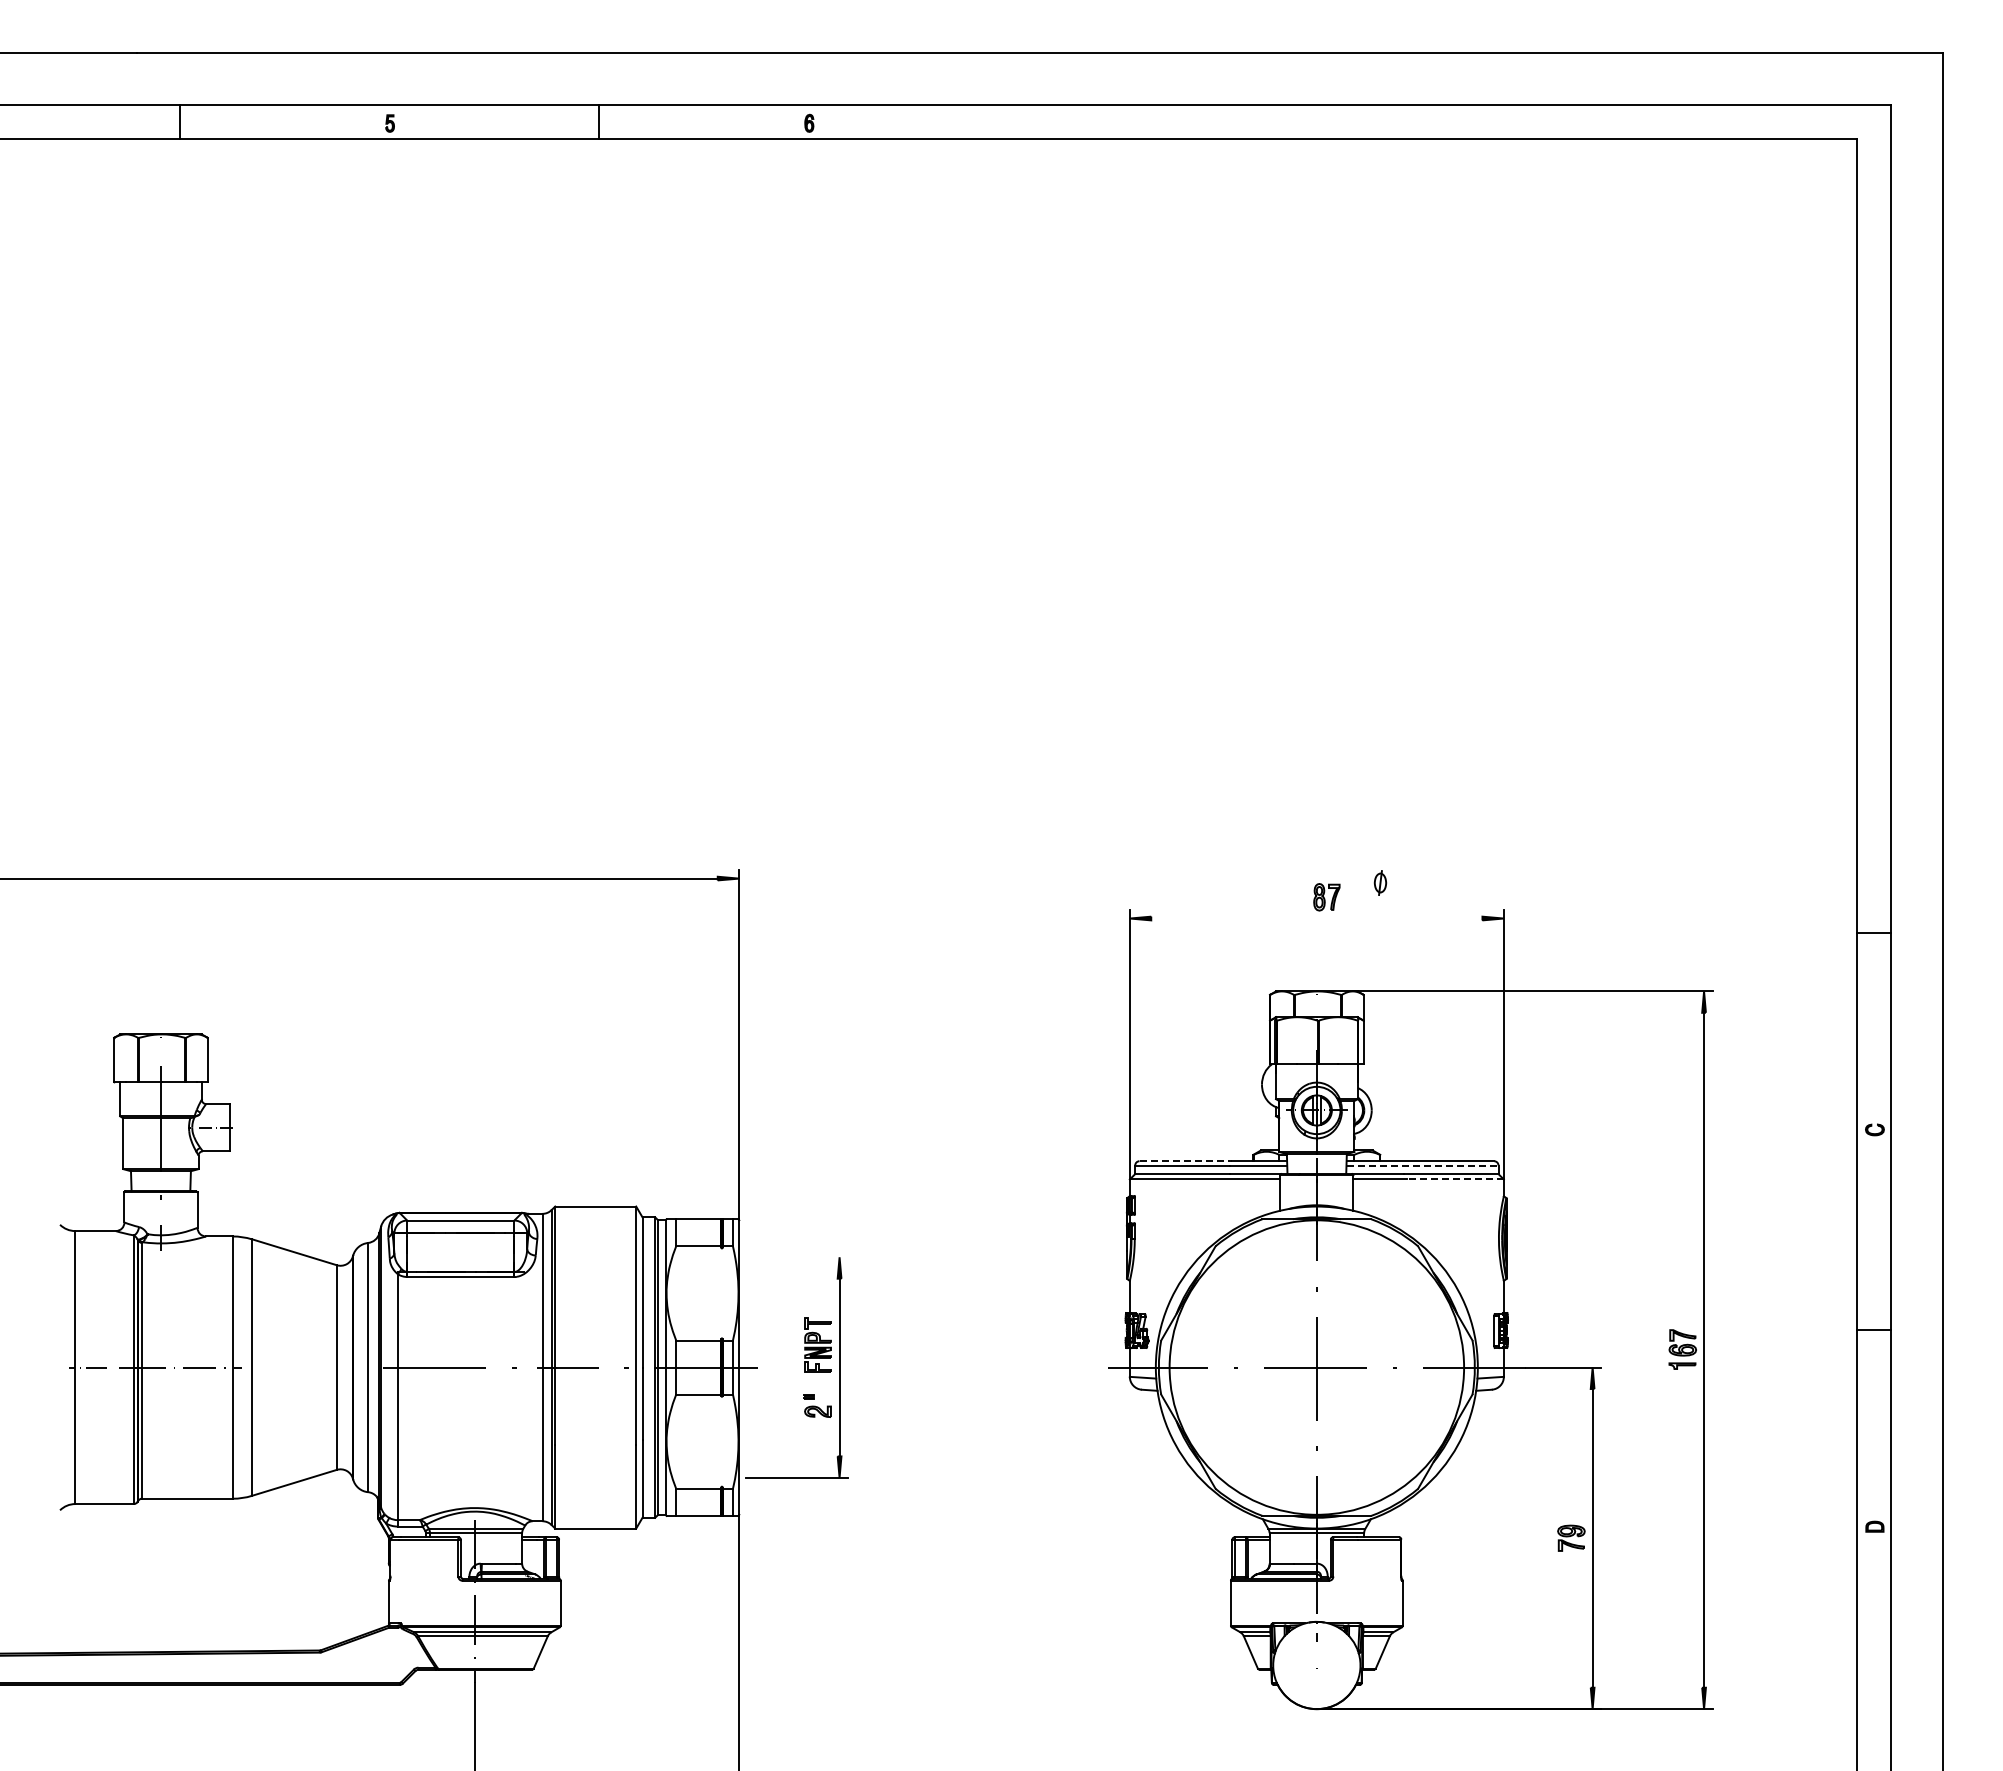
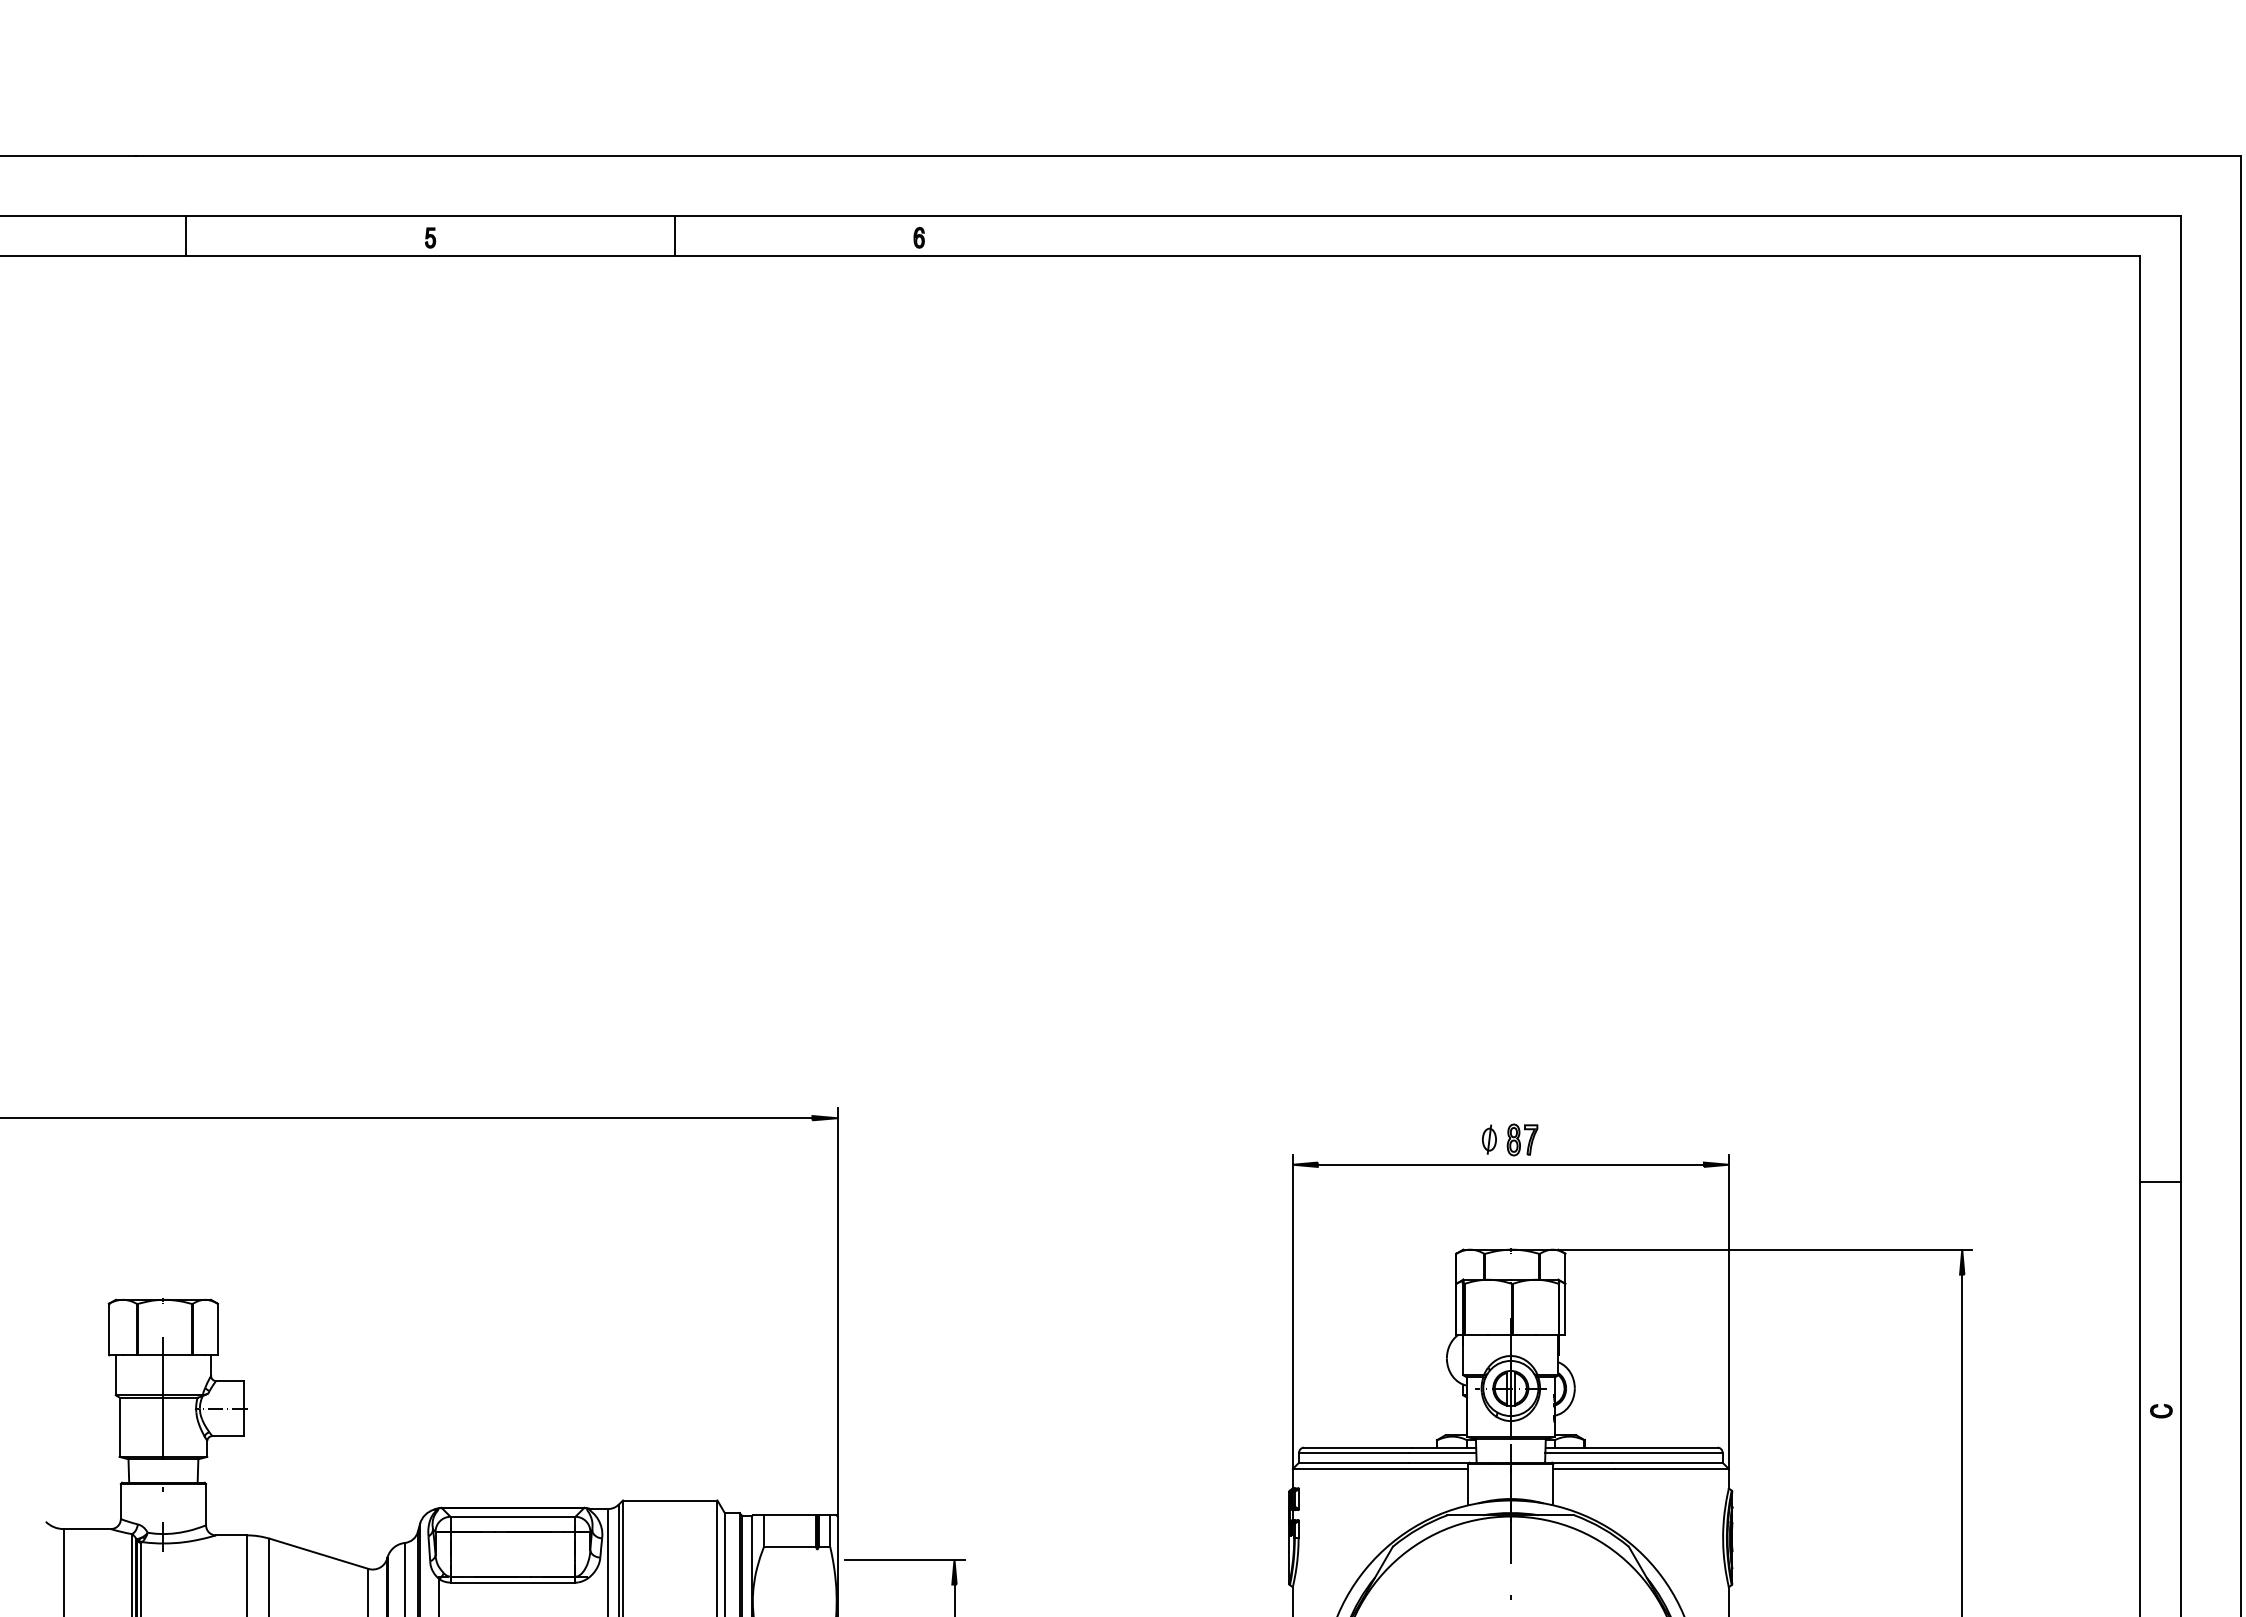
part: (1380, 882) -> (1489, 1139), moved
line: (1316, 918) -> (1510, 1164), added
line: (1186, 1161) -> (1358, 1447), dashed -> solid
line: (1422, 1165) -> (1634, 1452), dashed -> solid
line: (1455, 1179) -> (1672, 1468), dashed -> solid
line: (796, 1257) -> (904, 1559), added

